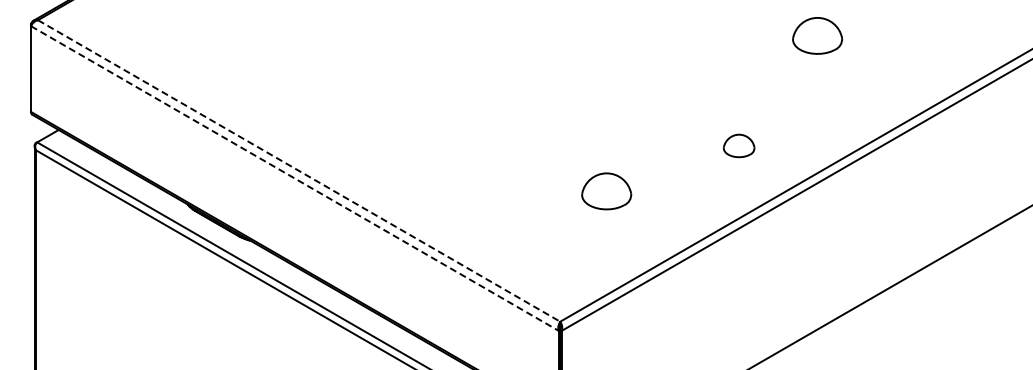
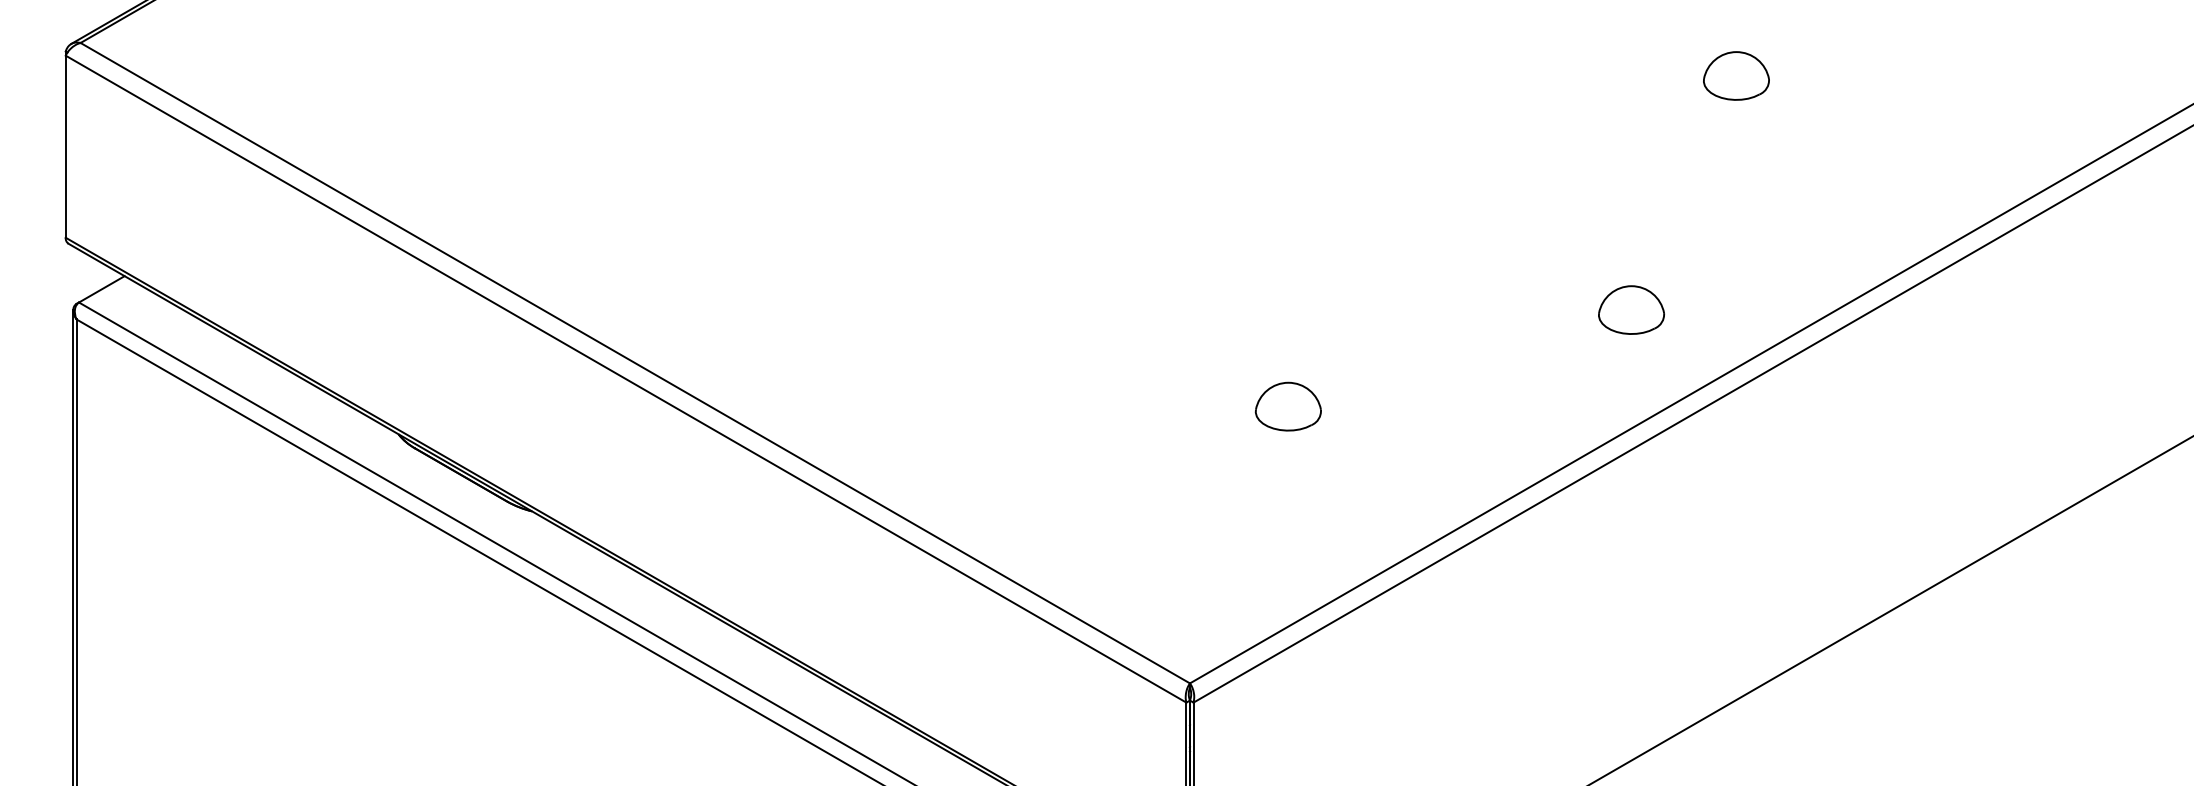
part: (817, 35) -> (1736, 75), size x0.62
part: (738, 145) -> (1630, 309), moved
line: (299, 170) -> (636, 362), dashed -> solid
line: (294, 178) -> (625, 379), dashed -> solid
part: (606, 191) -> (1288, 406), size x0.62

